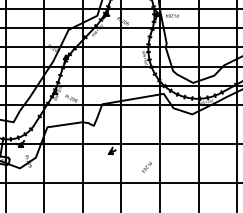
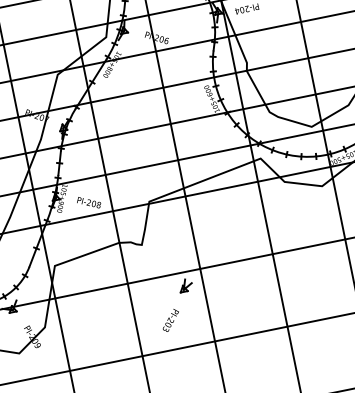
text: (146, 166) -> (169, 319), moved

